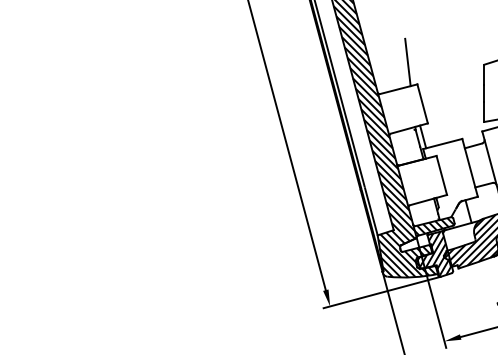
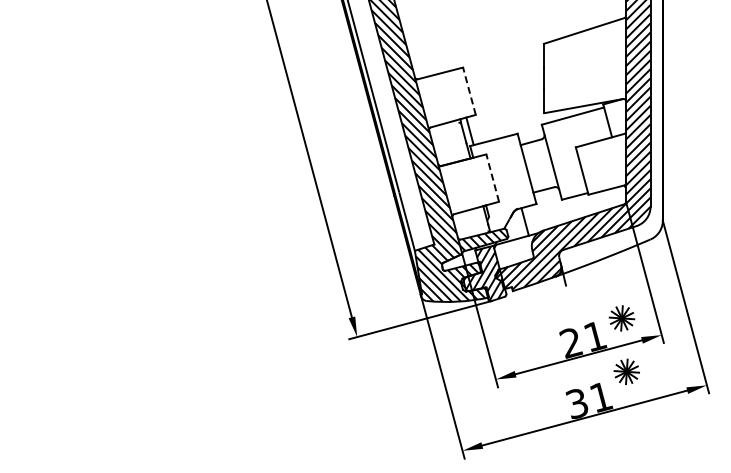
line: (407, 62) -> (451, 40), removed
line: (422, 104) -> (469, 91), solid -> dashed
line: (441, 175) -> (492, 178), solid -> dashed

